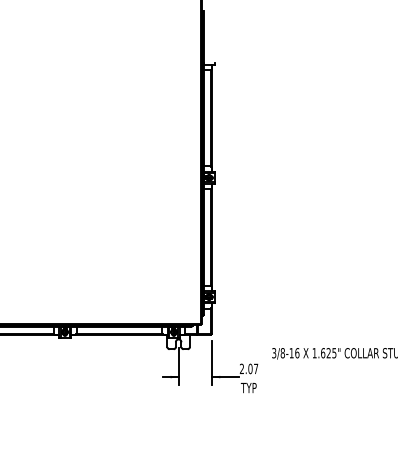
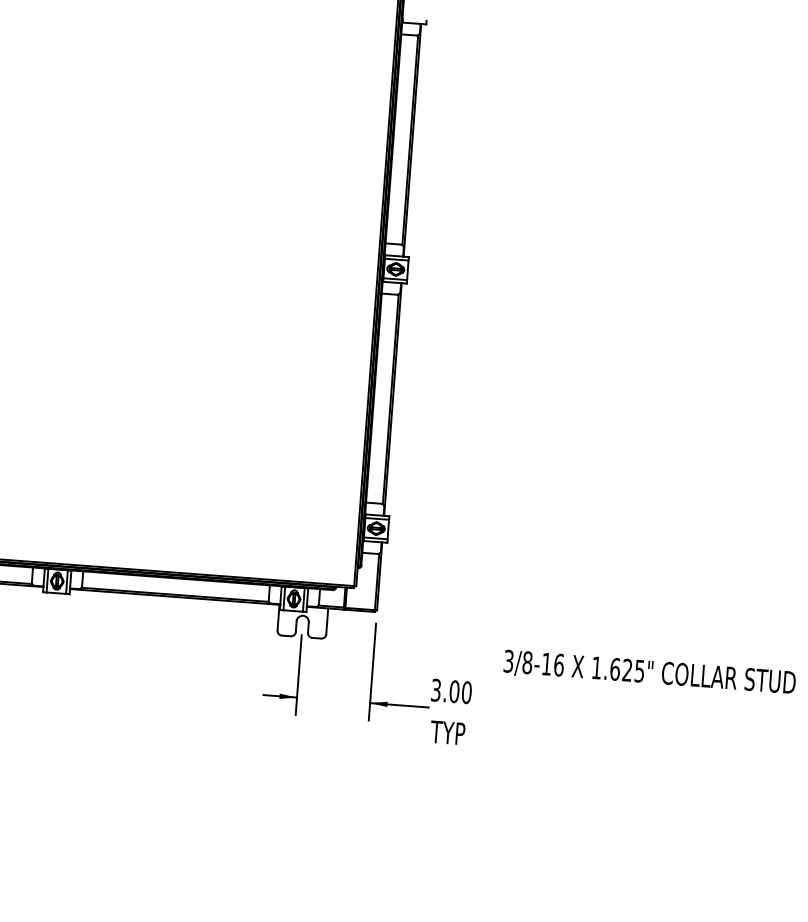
text: (249, 368) -> (452, 690), 2.07 -> 3.00

